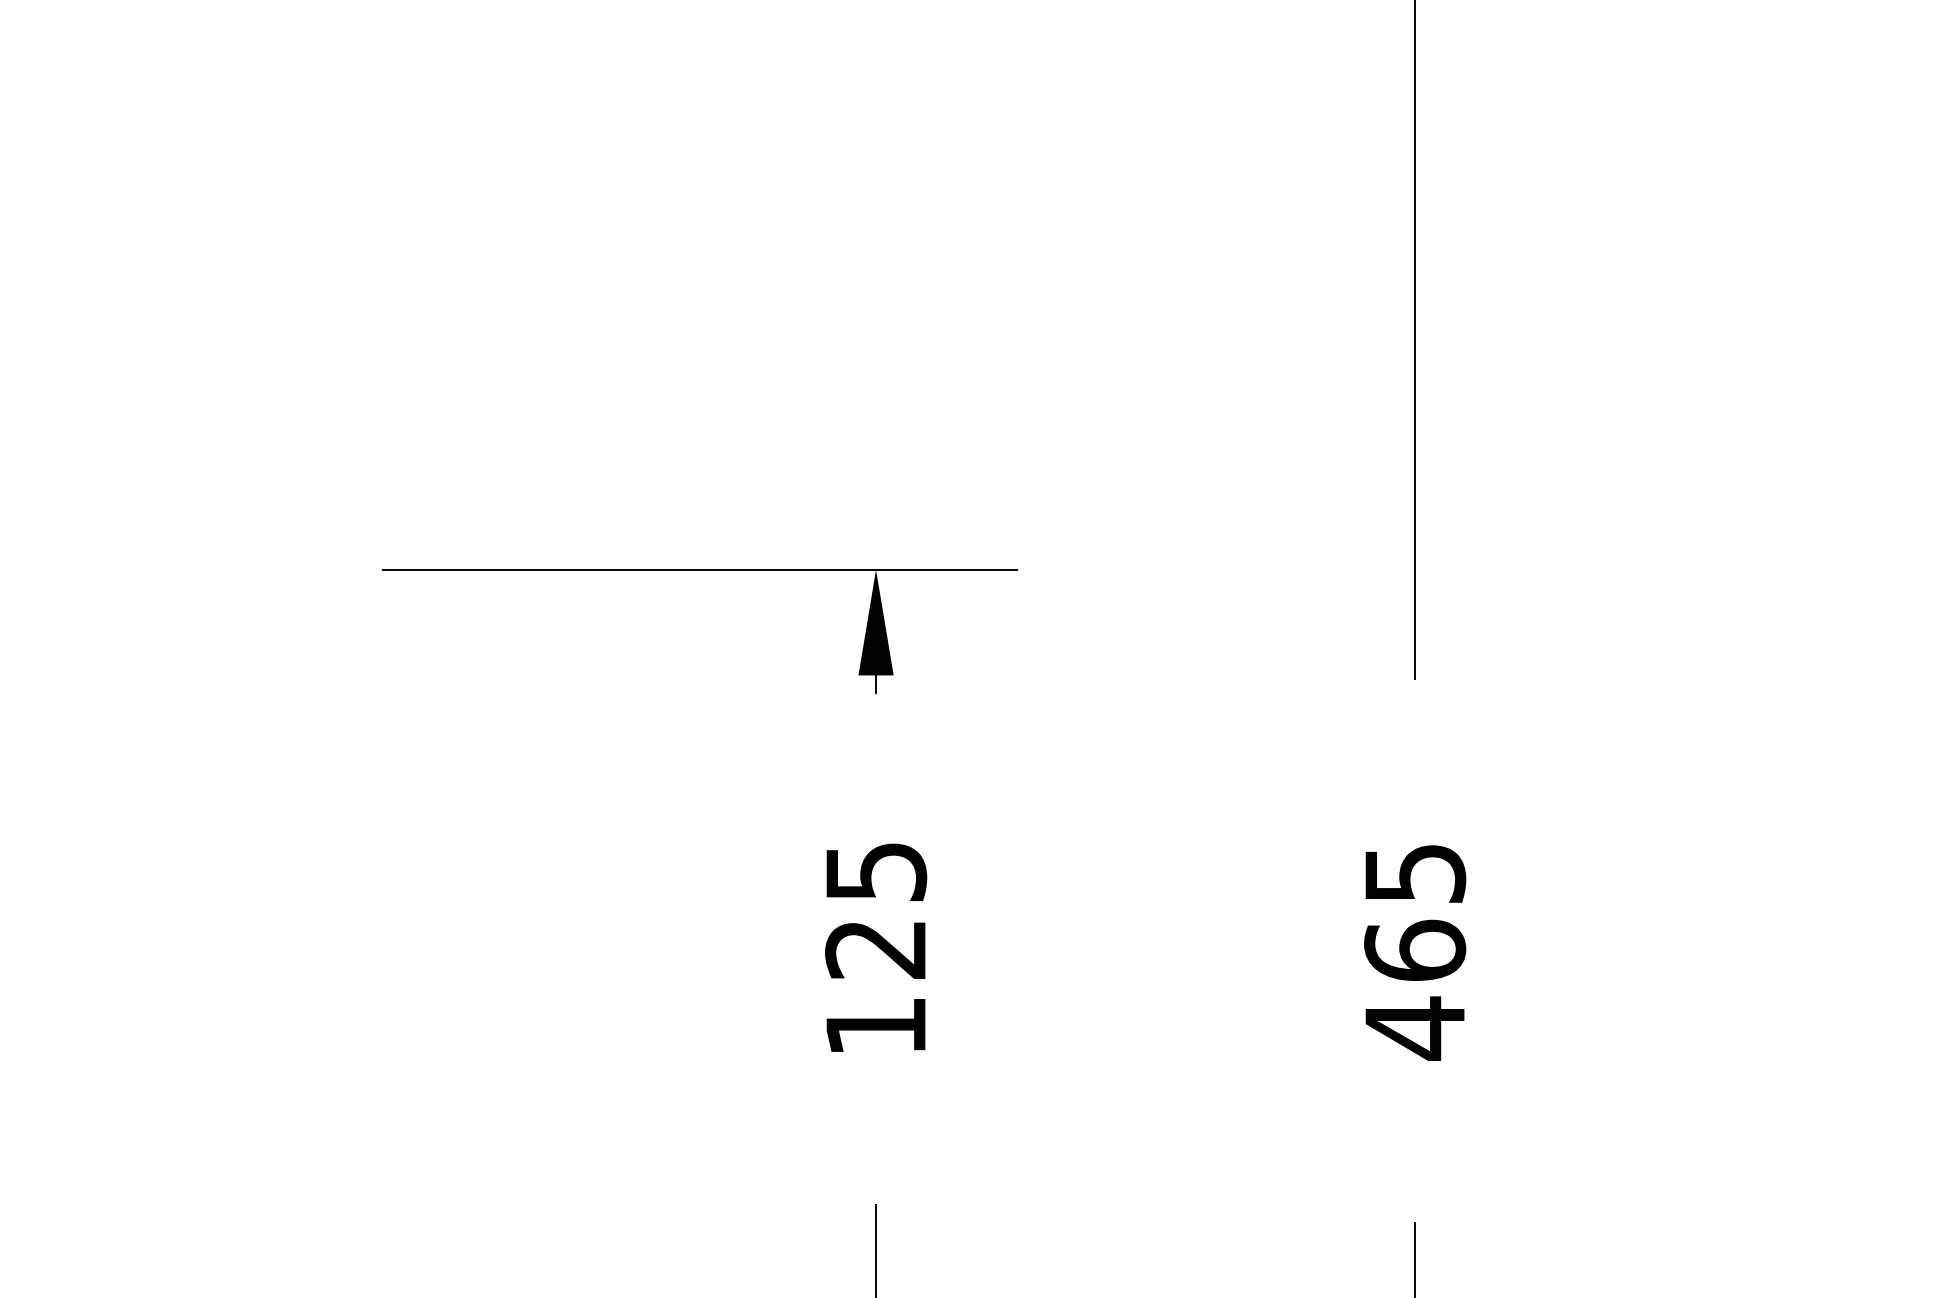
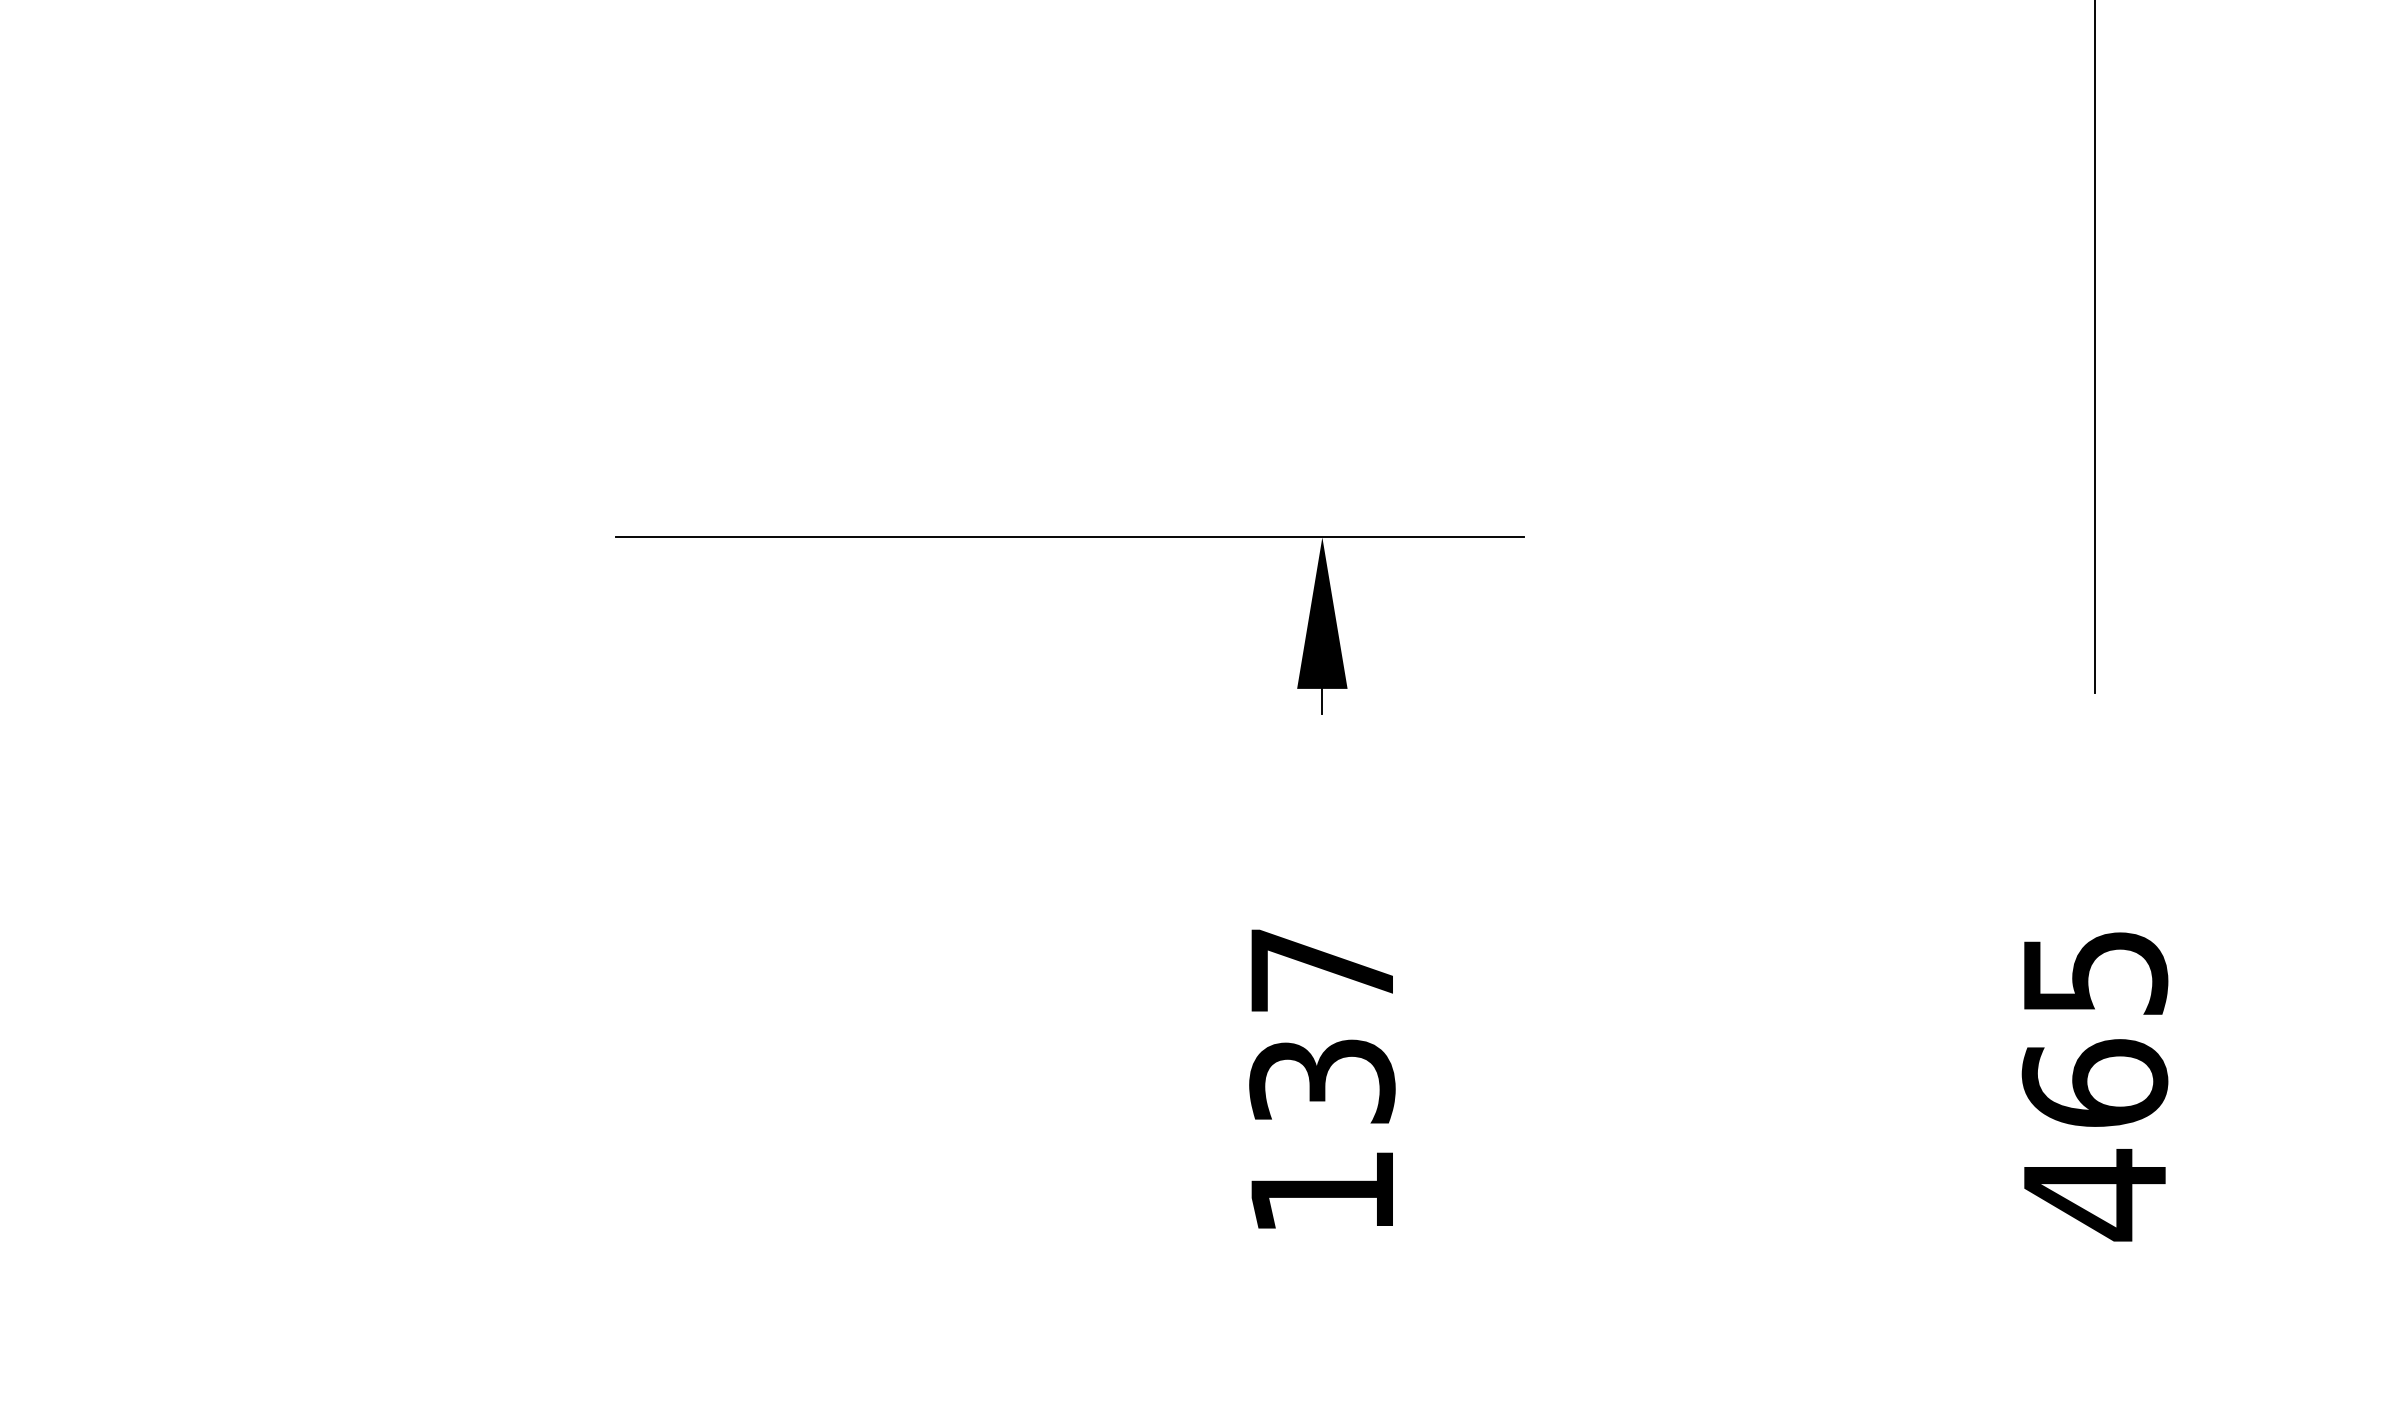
text: (876, 910) -> (1323, 1025), 125 -> 137

